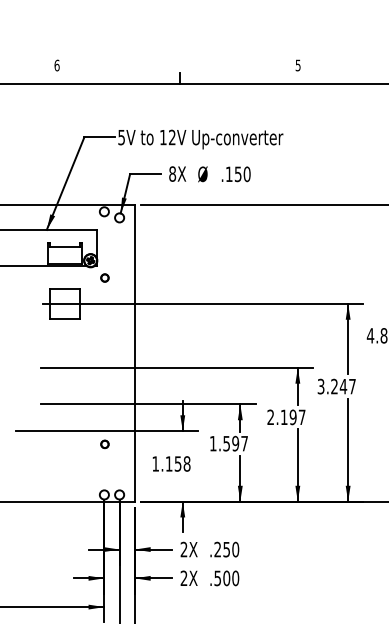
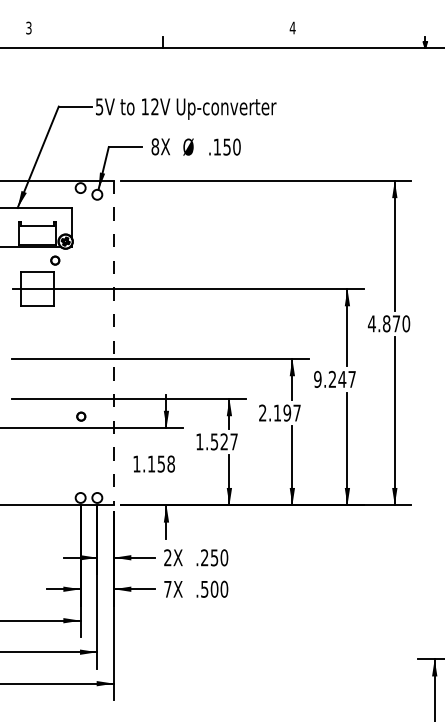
text: (56, 65) -> (28, 27), 6 -> 3
text: (297, 65) -> (292, 27), 5 -> 4
part: (105, 277) -> (55, 260), moved
line: (135, 353) -> (114, 343), solid -> dashed
text: (320, 386) -> (317, 379), 3.247 -> 9.247
text: (235, 443) -> (224, 441), 1.597 -> 1.527
part: (105, 444) -> (81, 416), moved
text: (183, 577) -> (167, 588), 2X -> 7X

